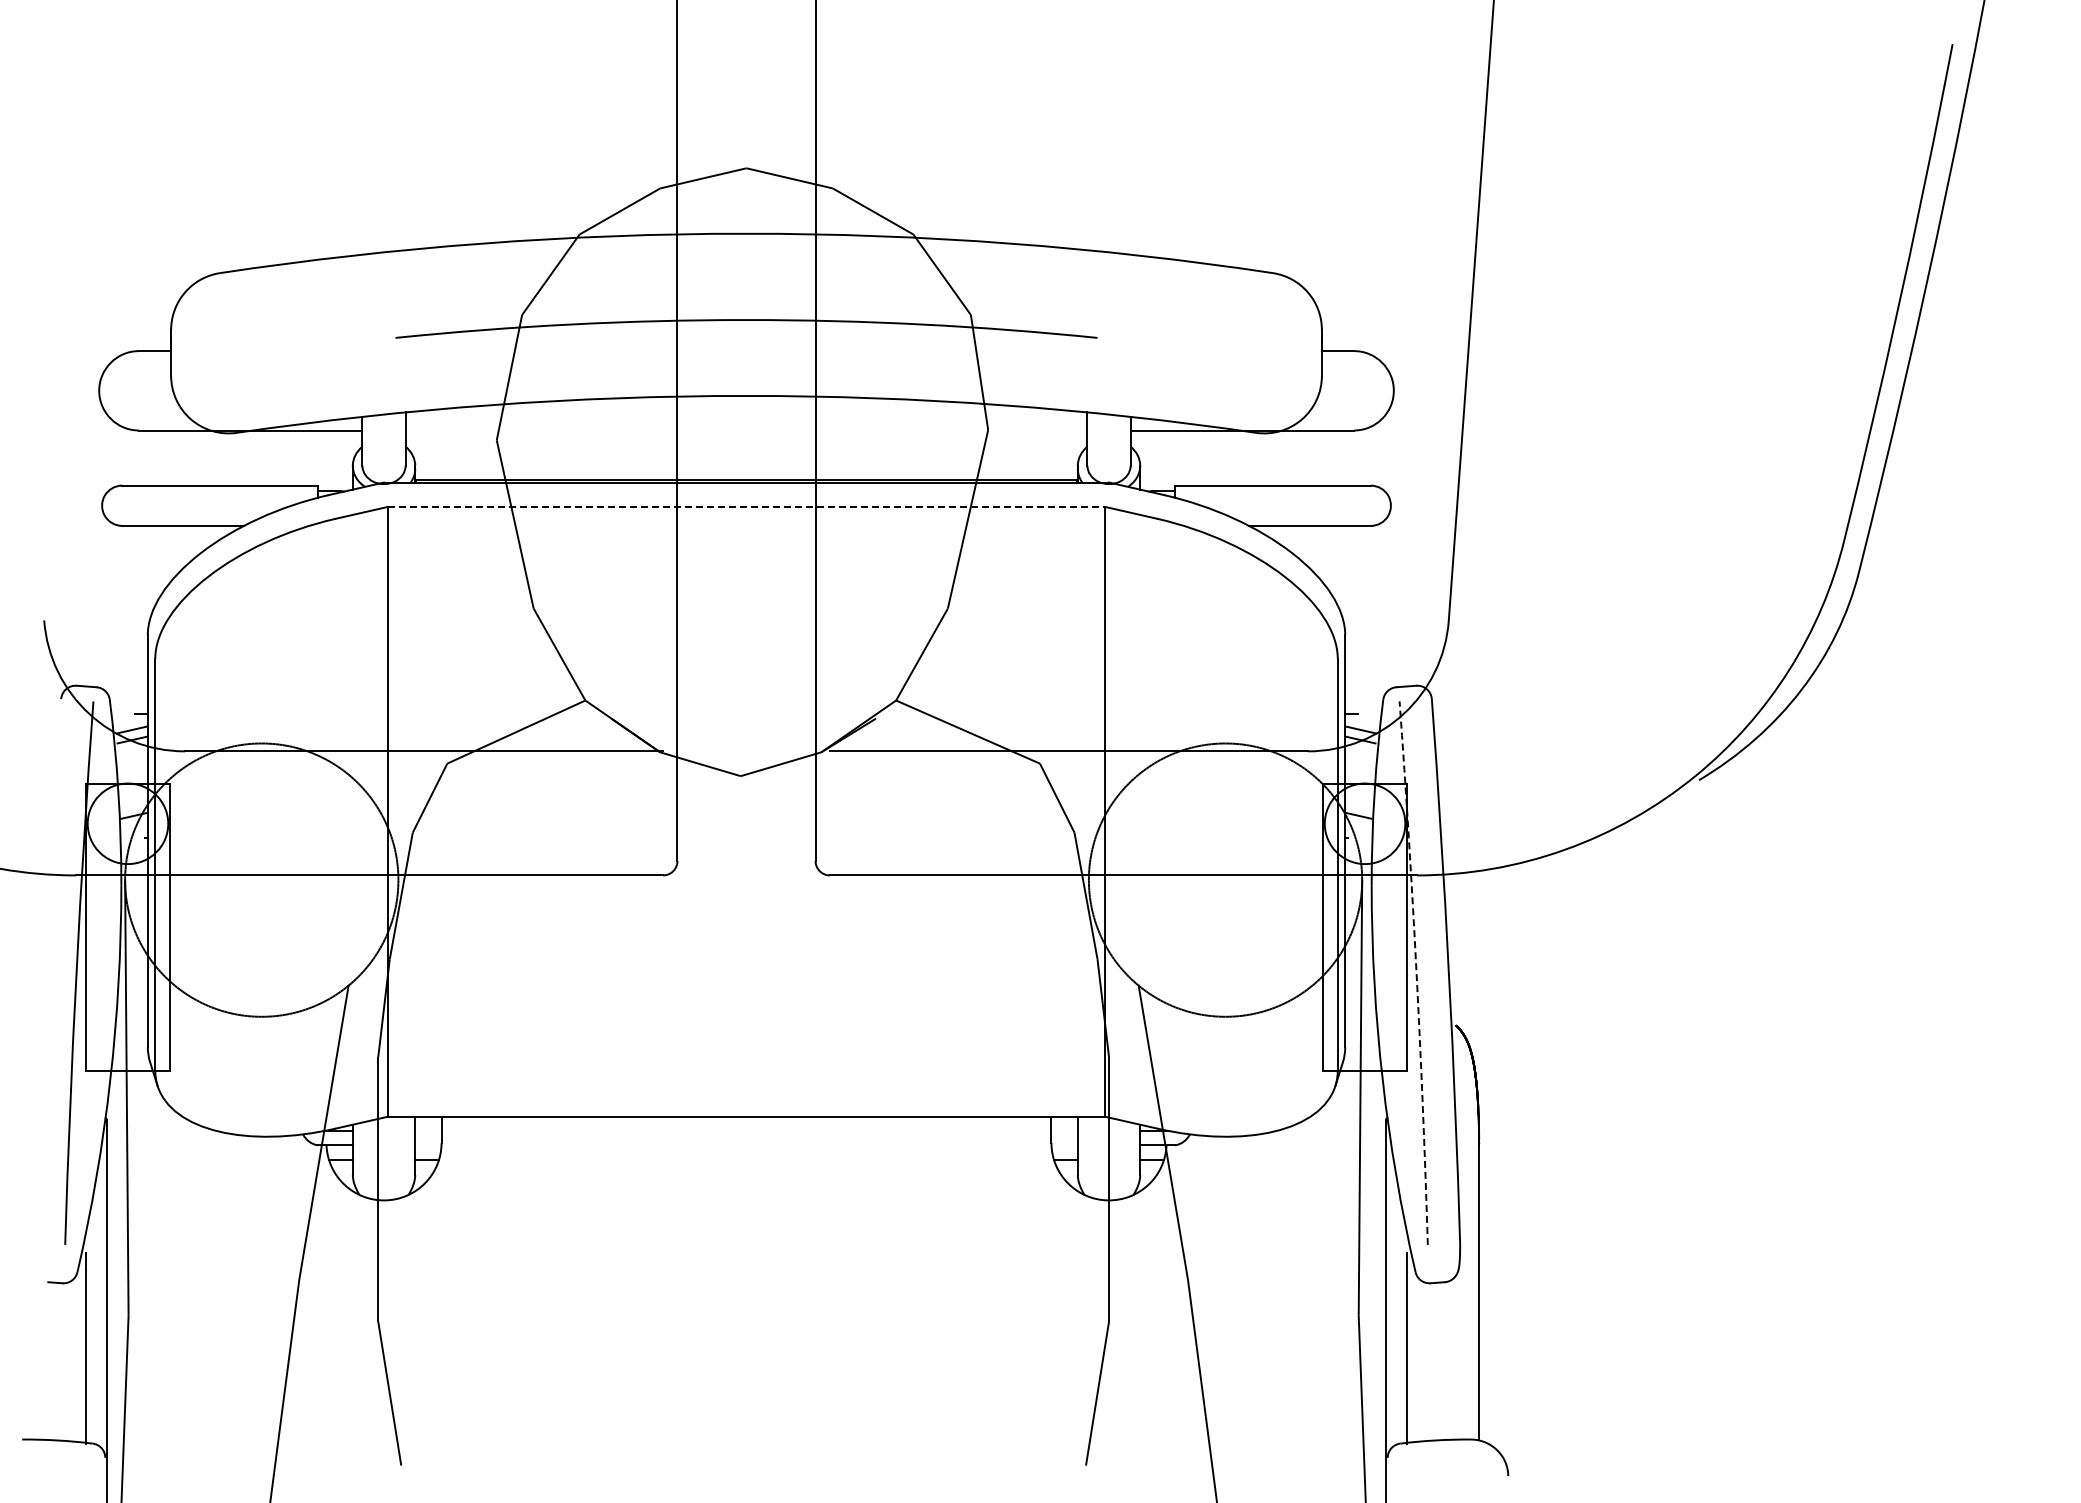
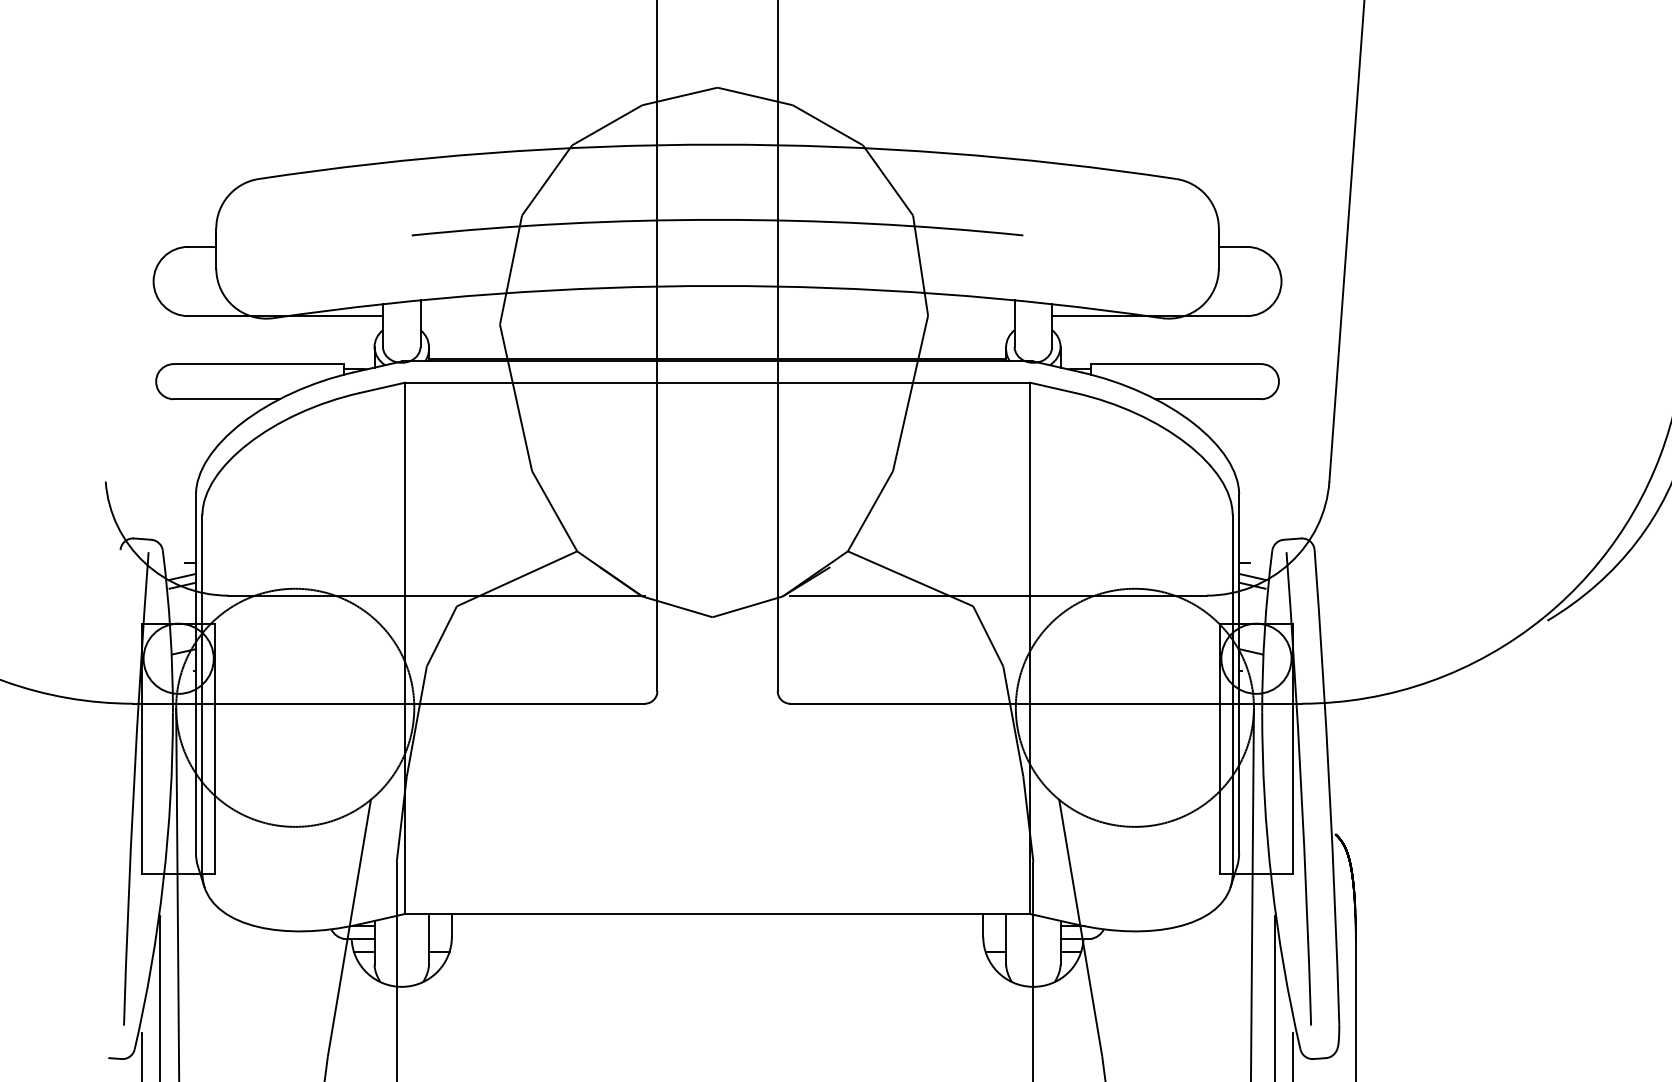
line: (746, 506) -> (717, 382), dashed -> solid
arc: (1416, 973) -> (1301, 789), dashed -> solid

